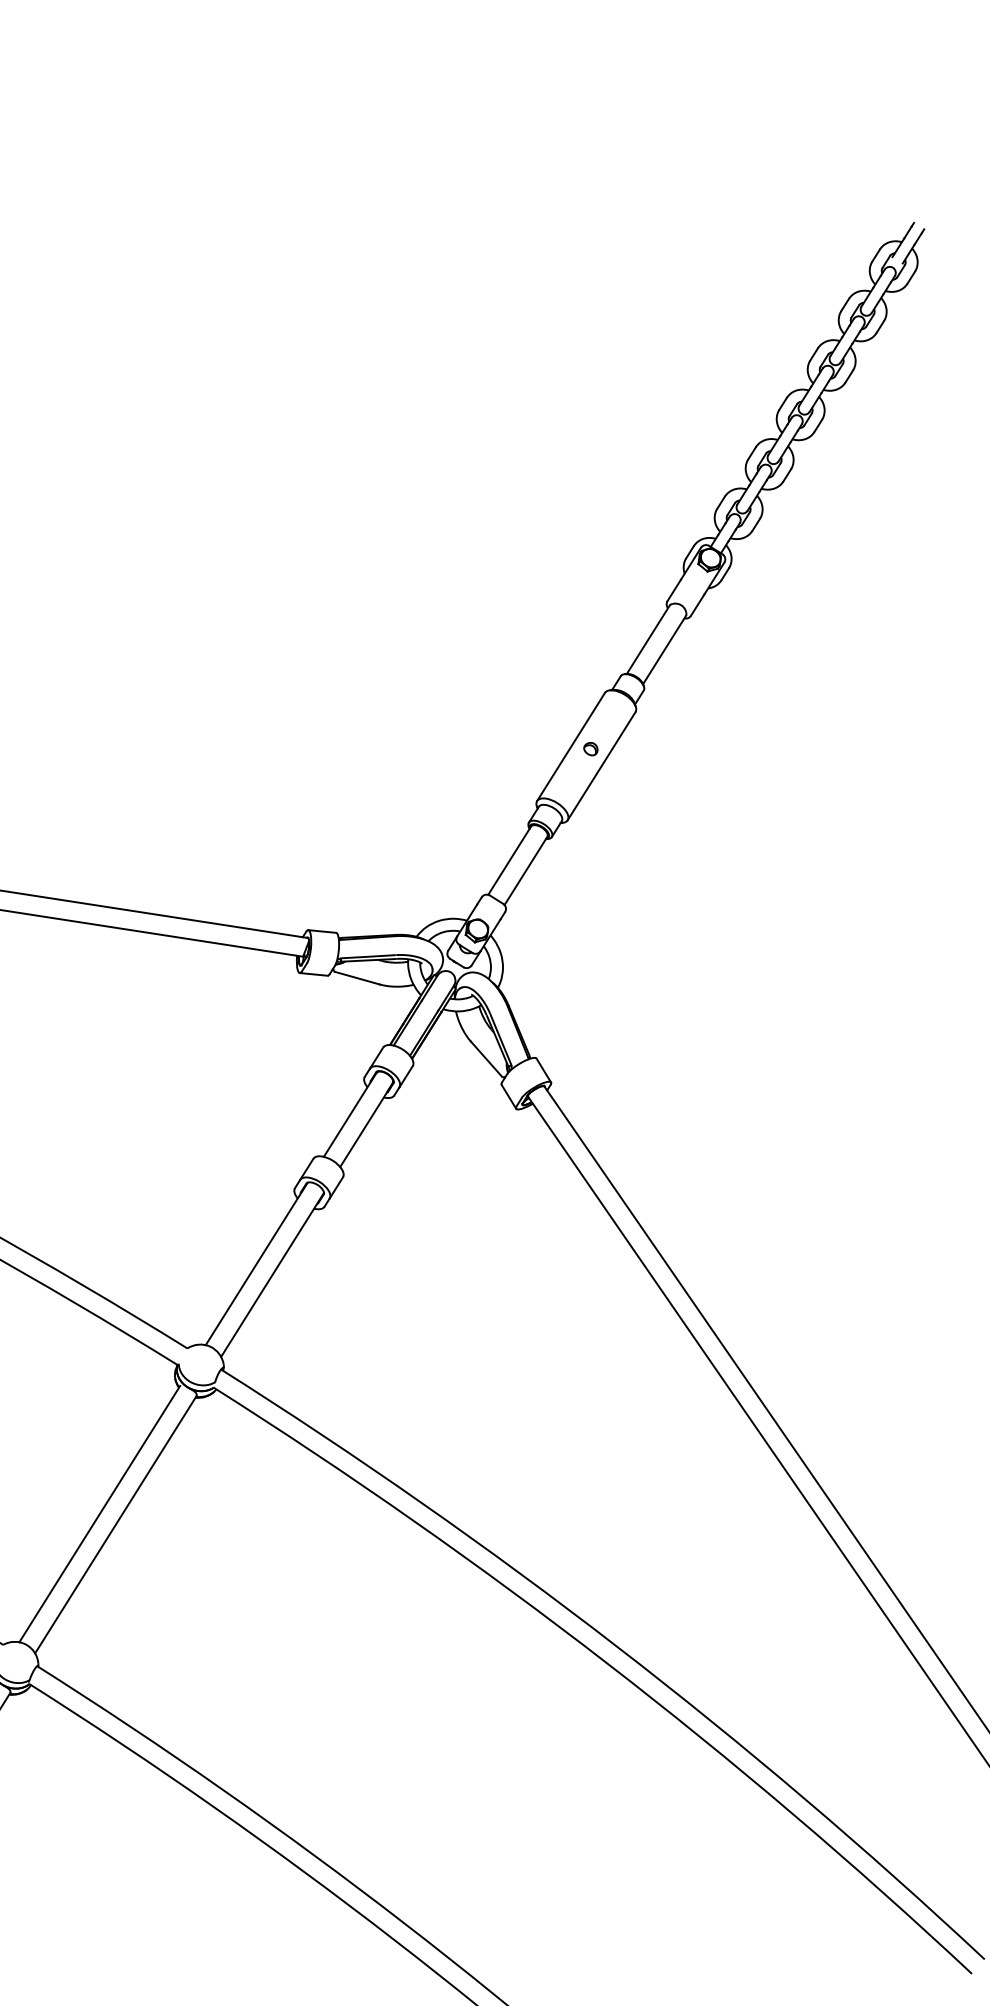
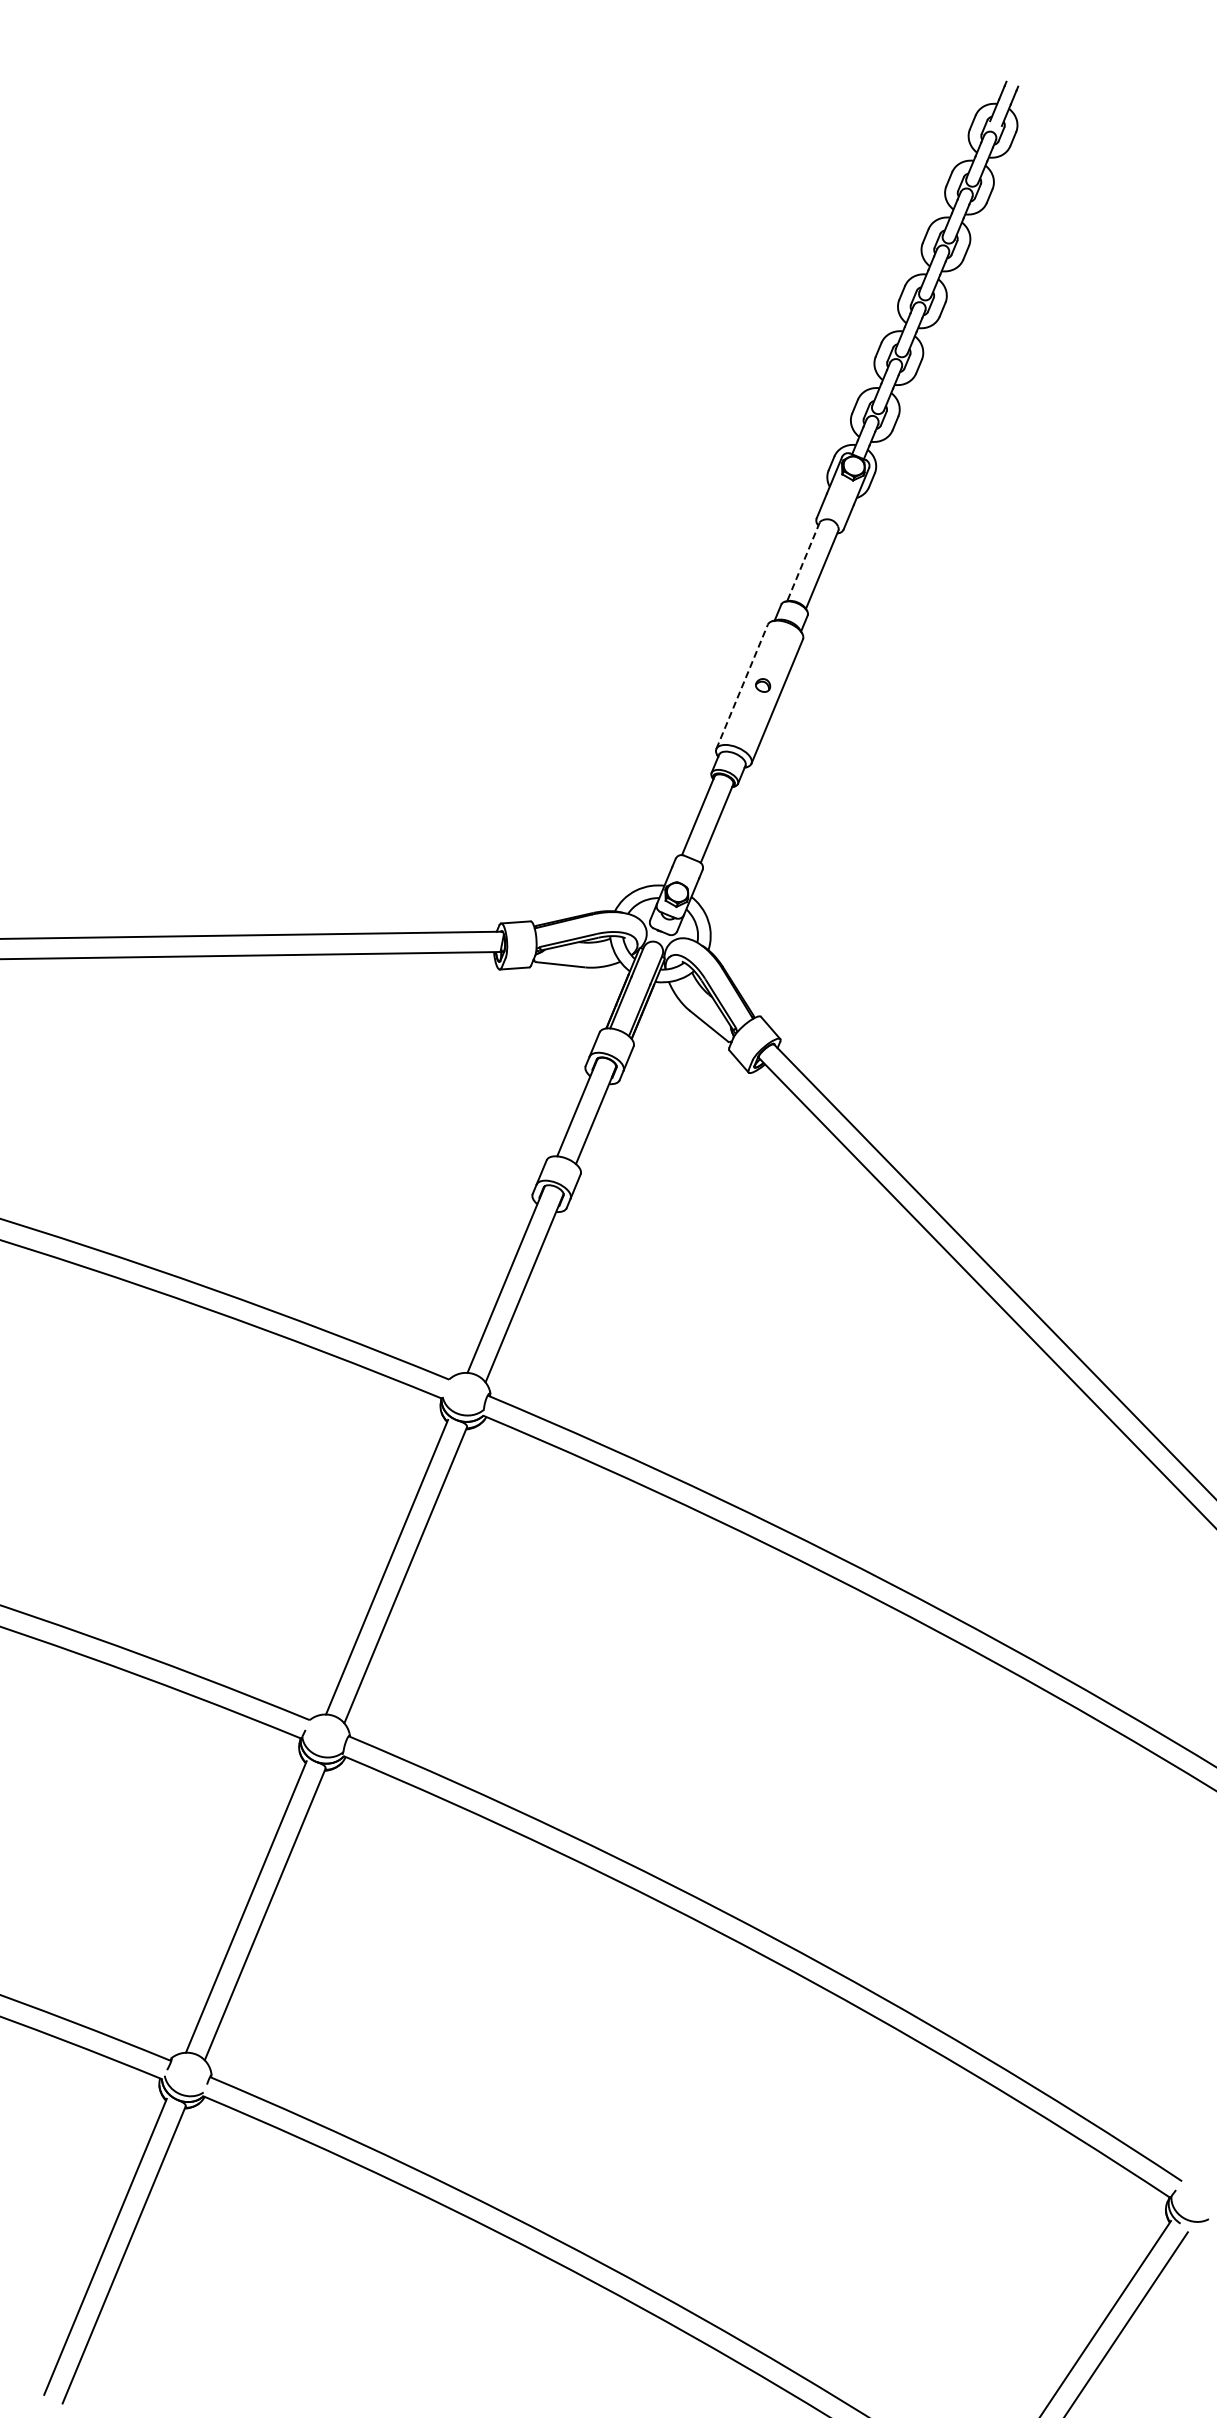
line: (648, 639) -> (803, 561), solid -> dashed
line: (571, 746) -> (742, 686), solid -> dashed

